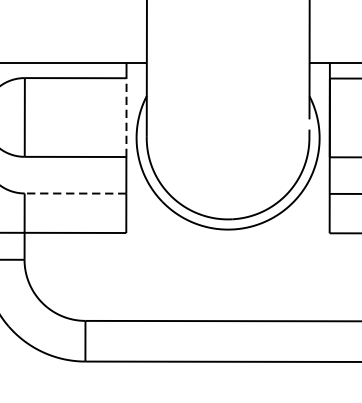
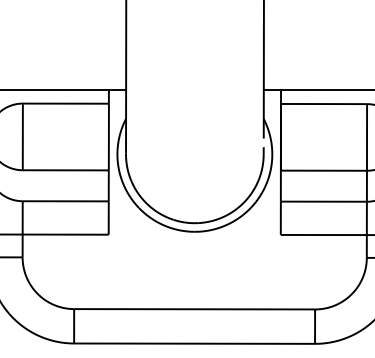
line: (126, 116) -> (108, 136), dashed -> solid
line: (75, 193) -> (65, 201), dashed -> solid

